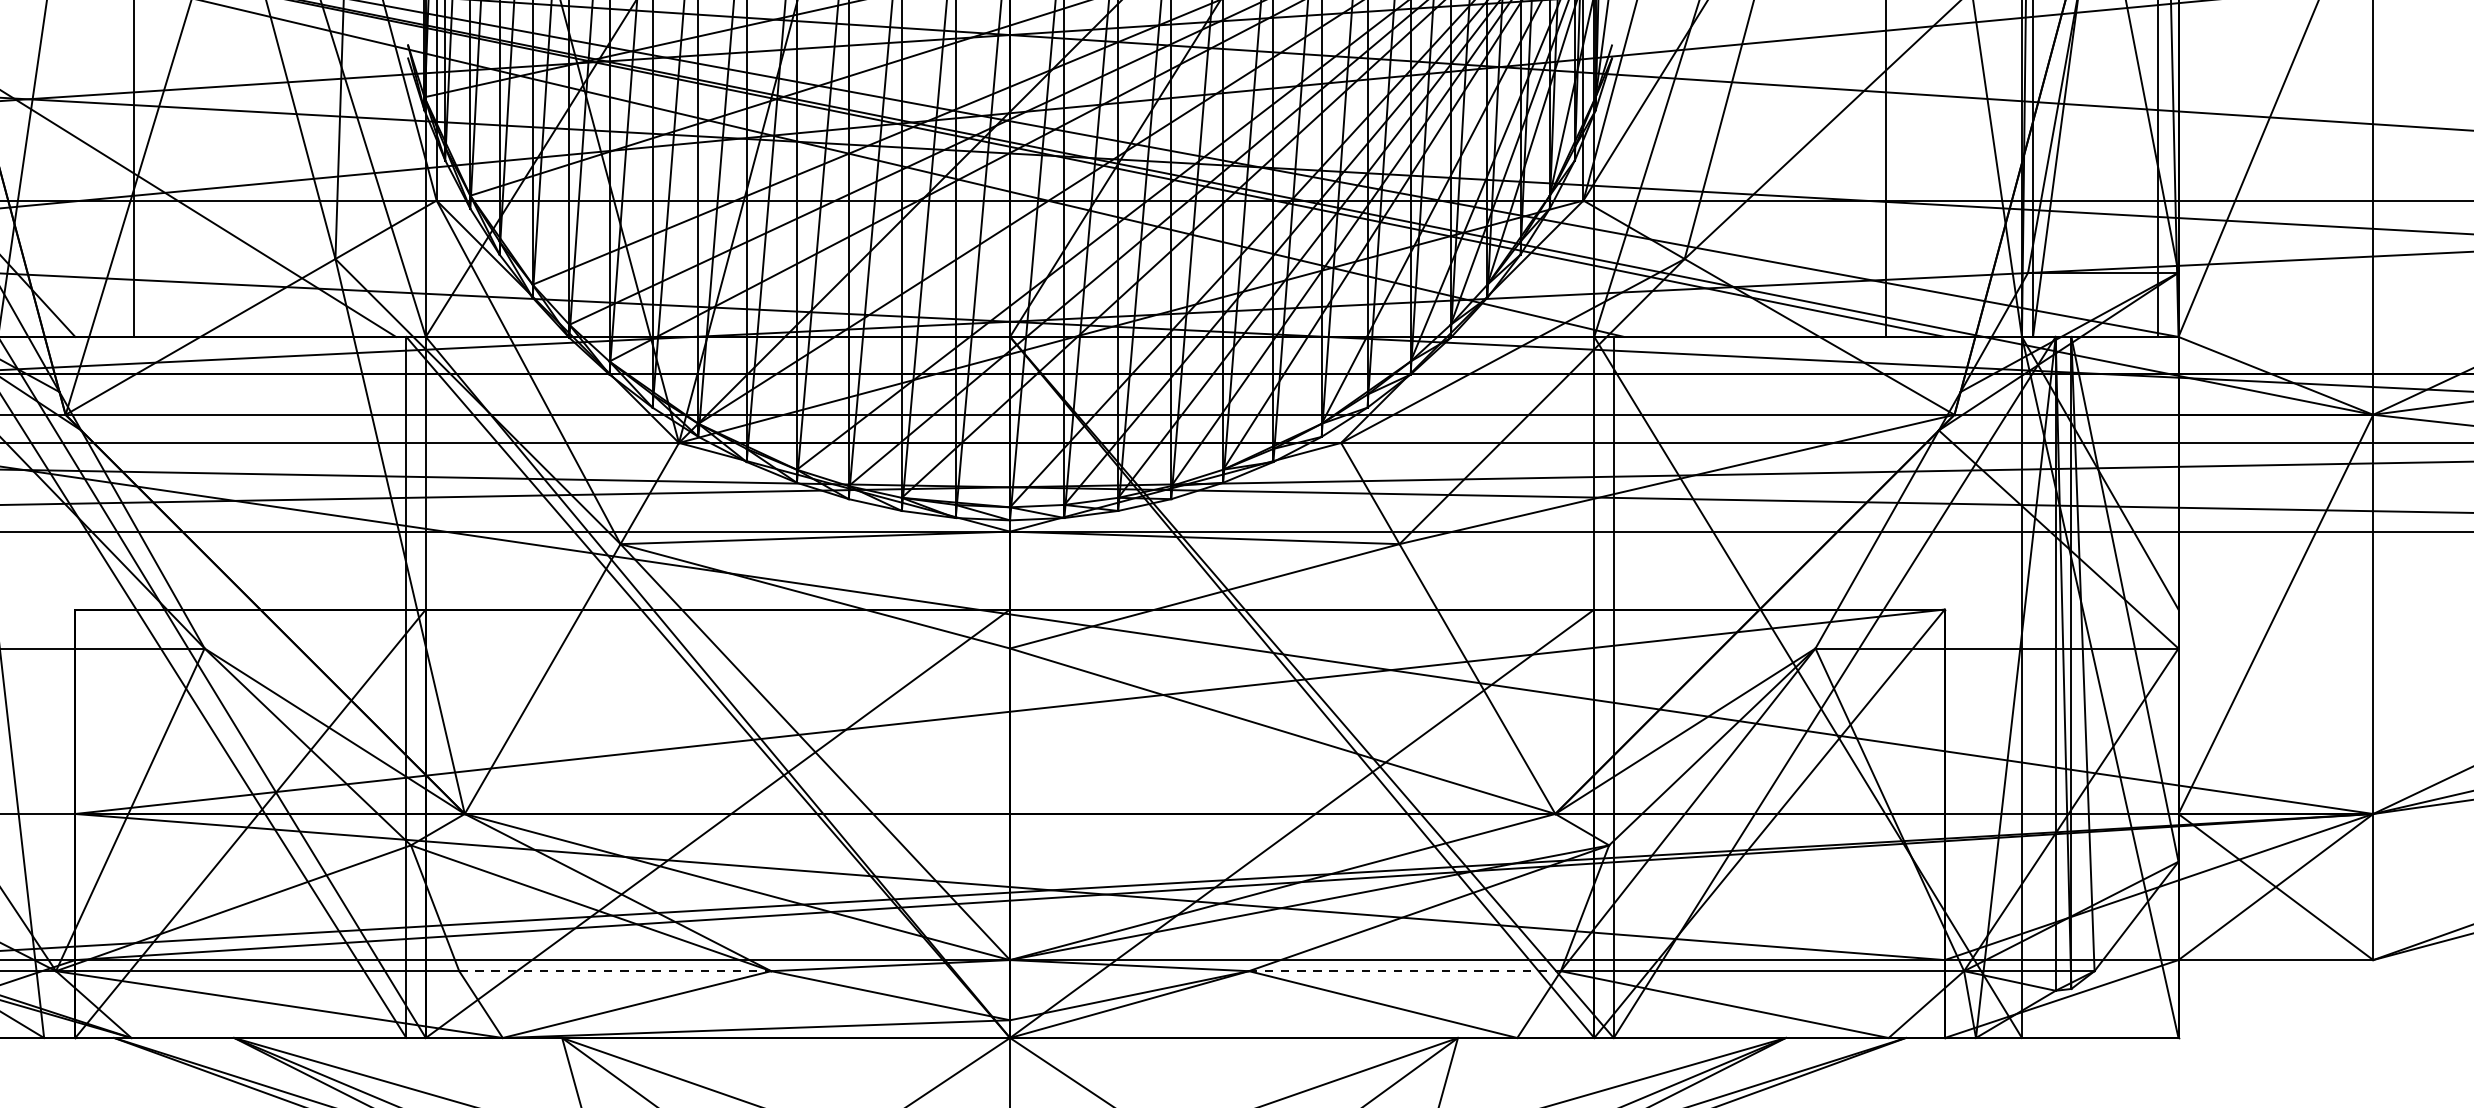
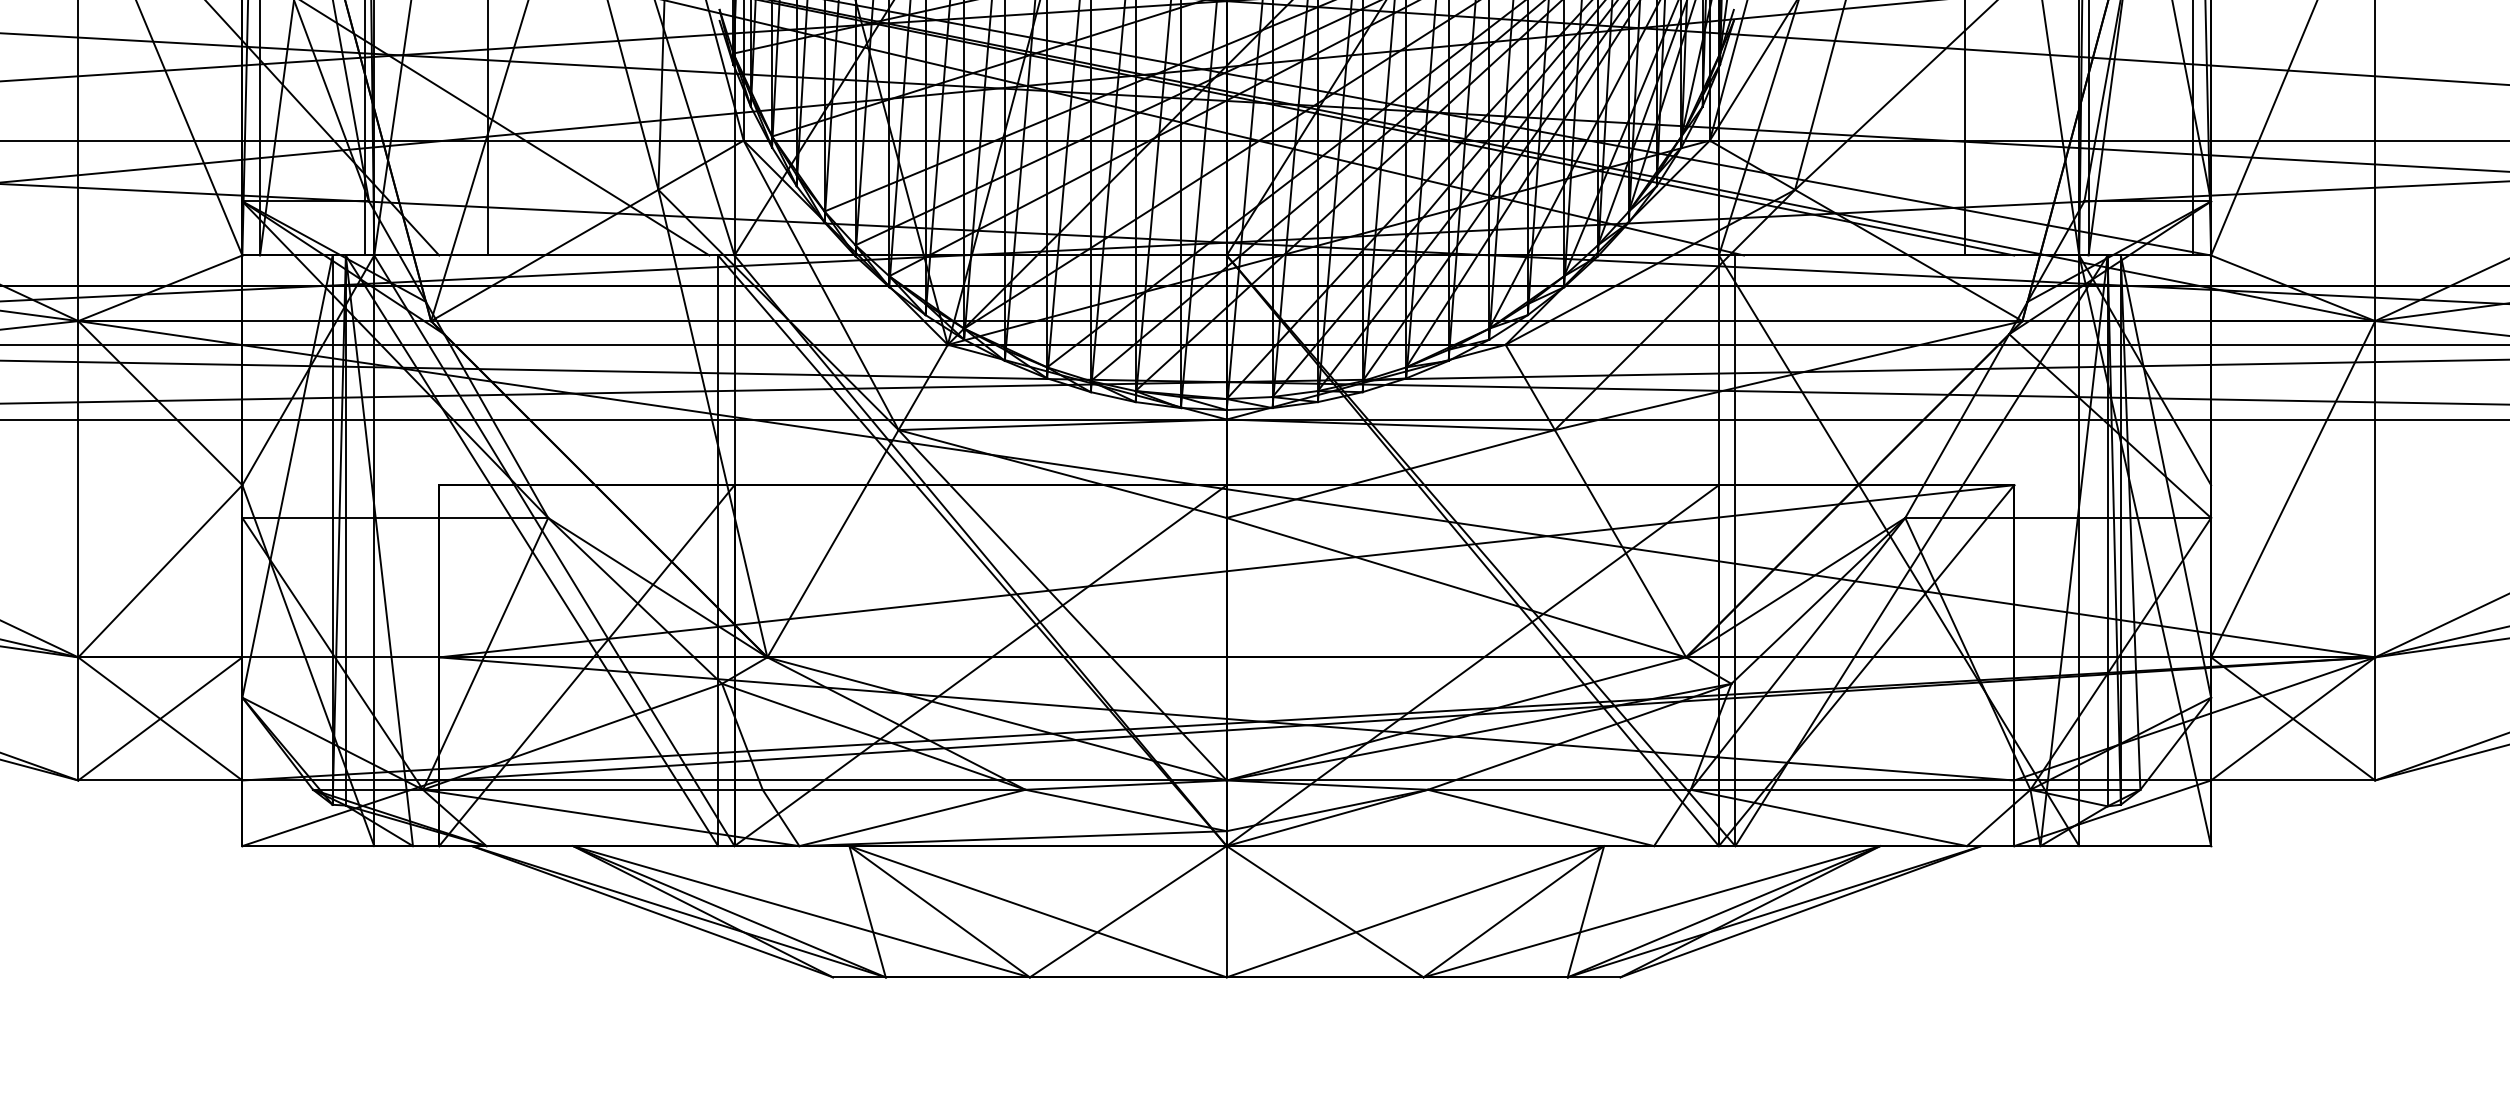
line: (615, 970) -> (894, 789), dashed -> solid
line: (1405, 970) -> (1559, 789), dashed -> solid

